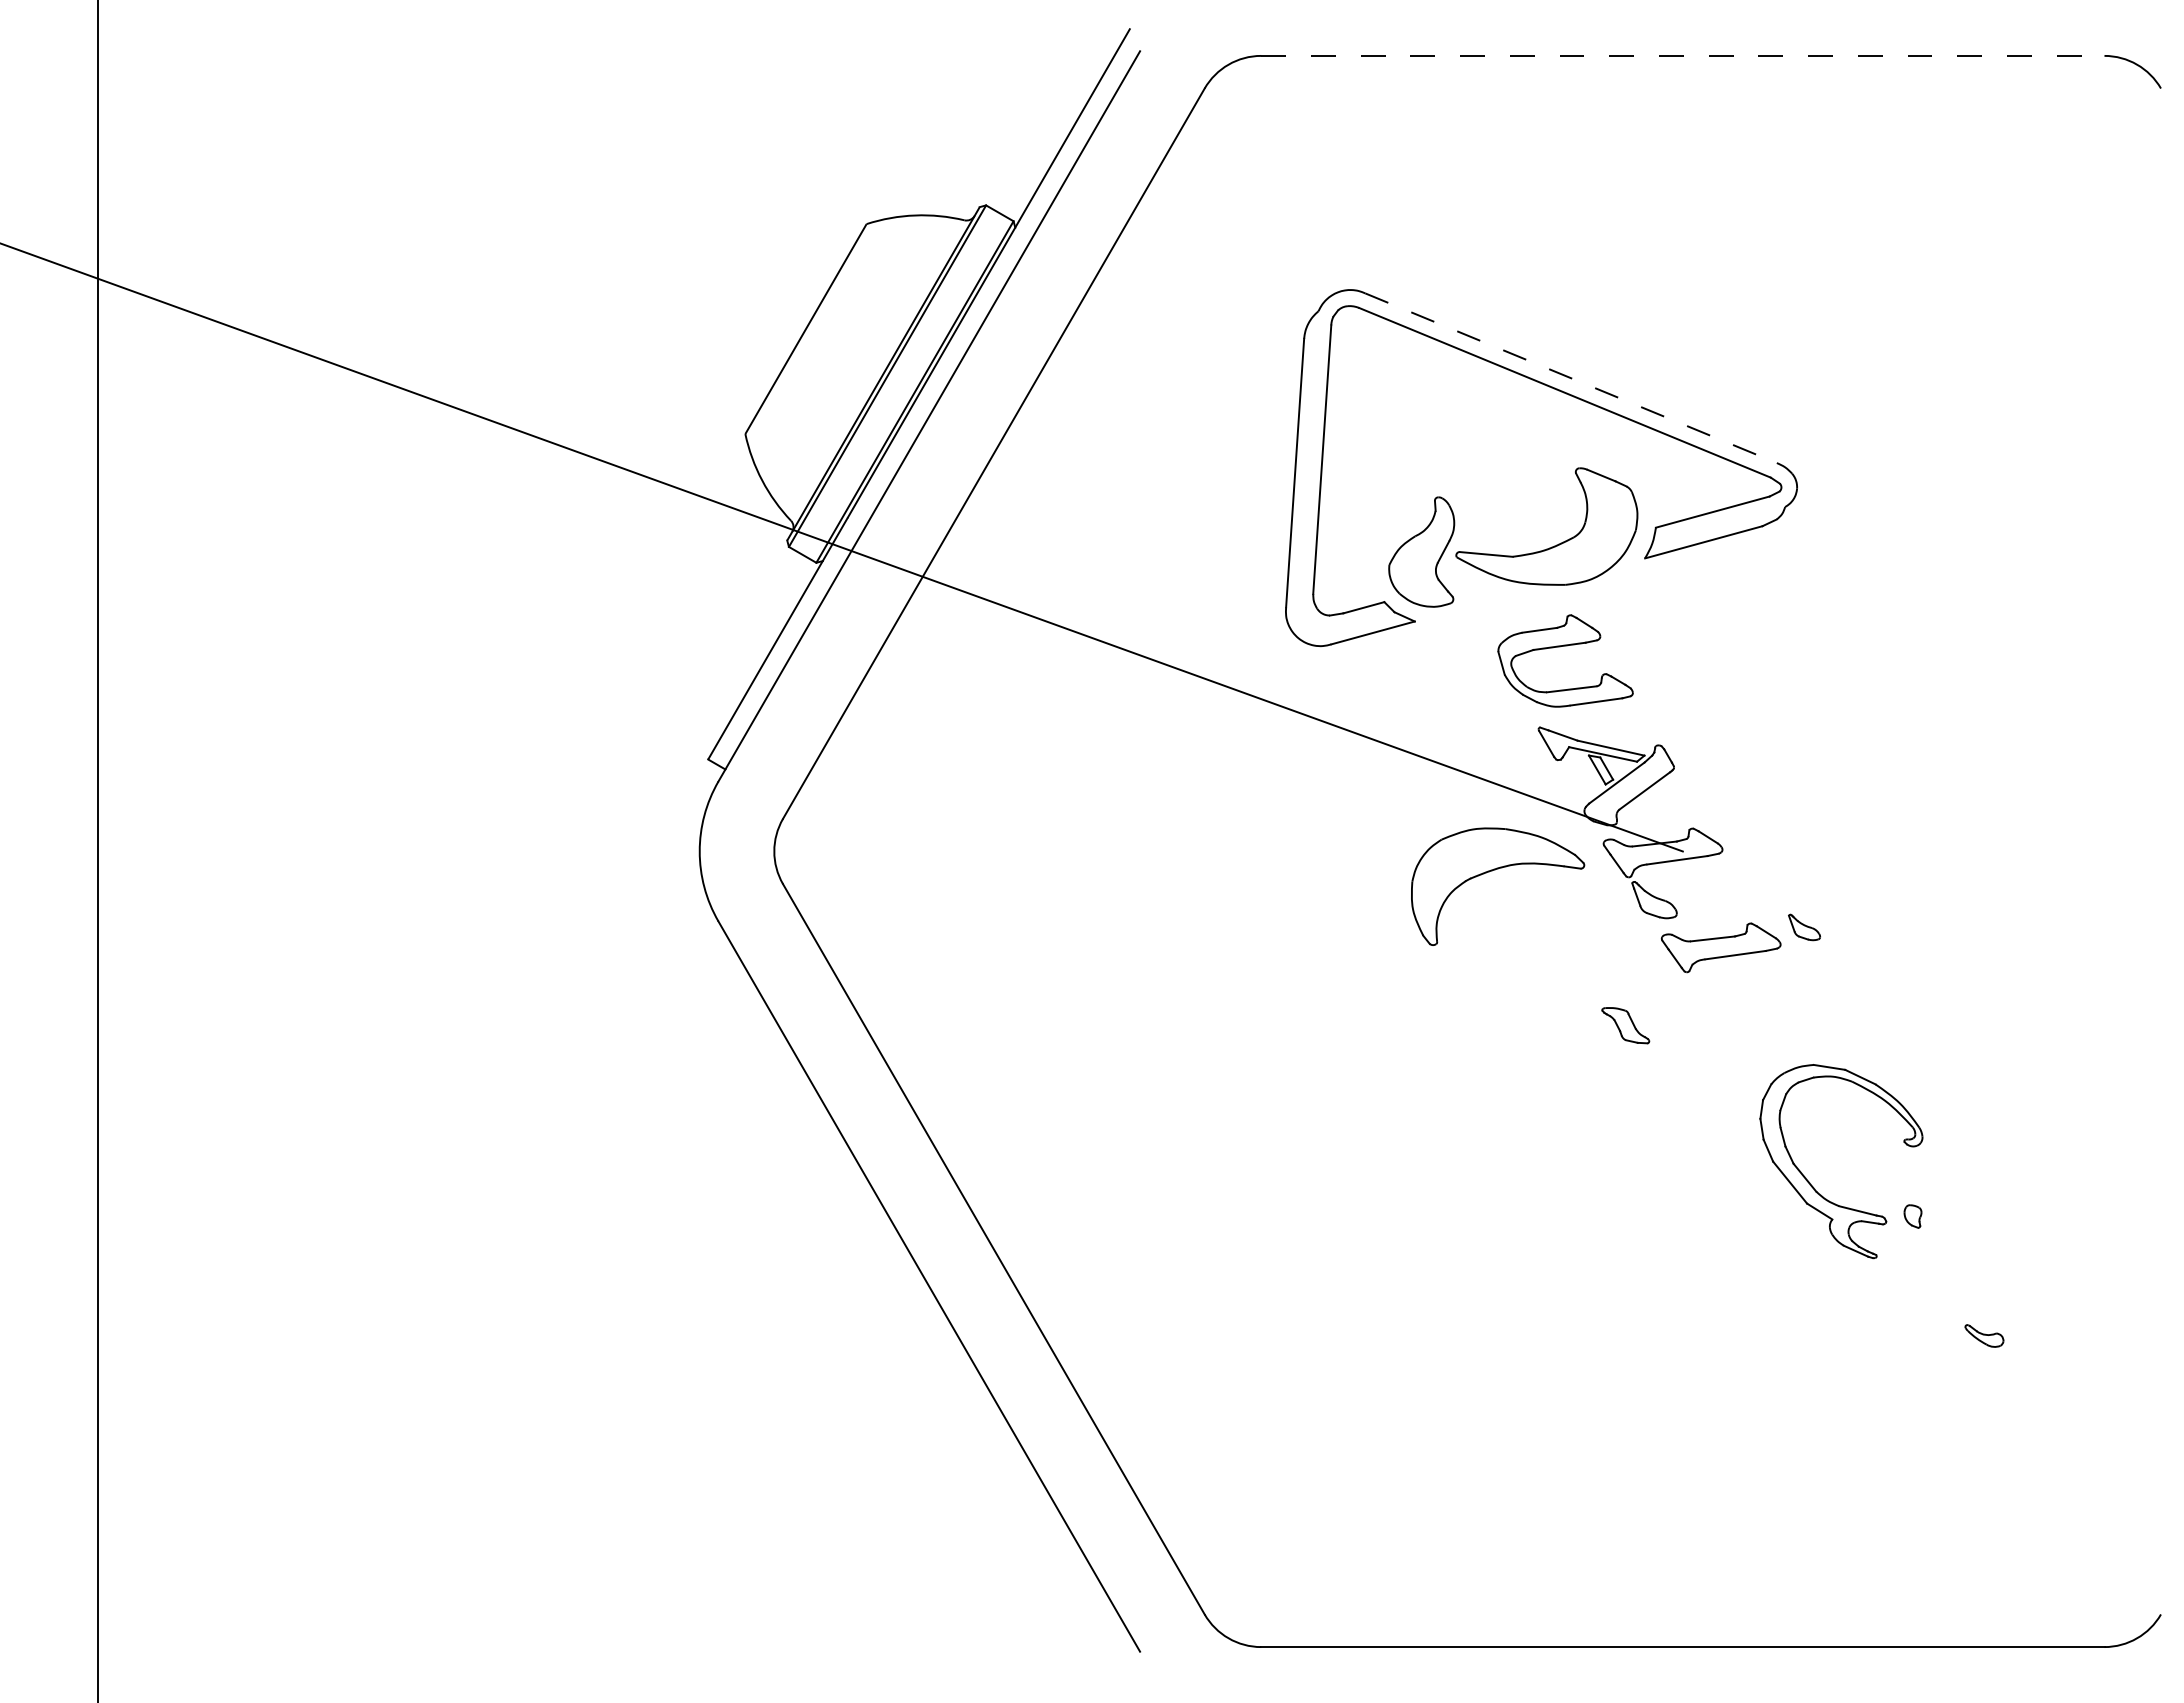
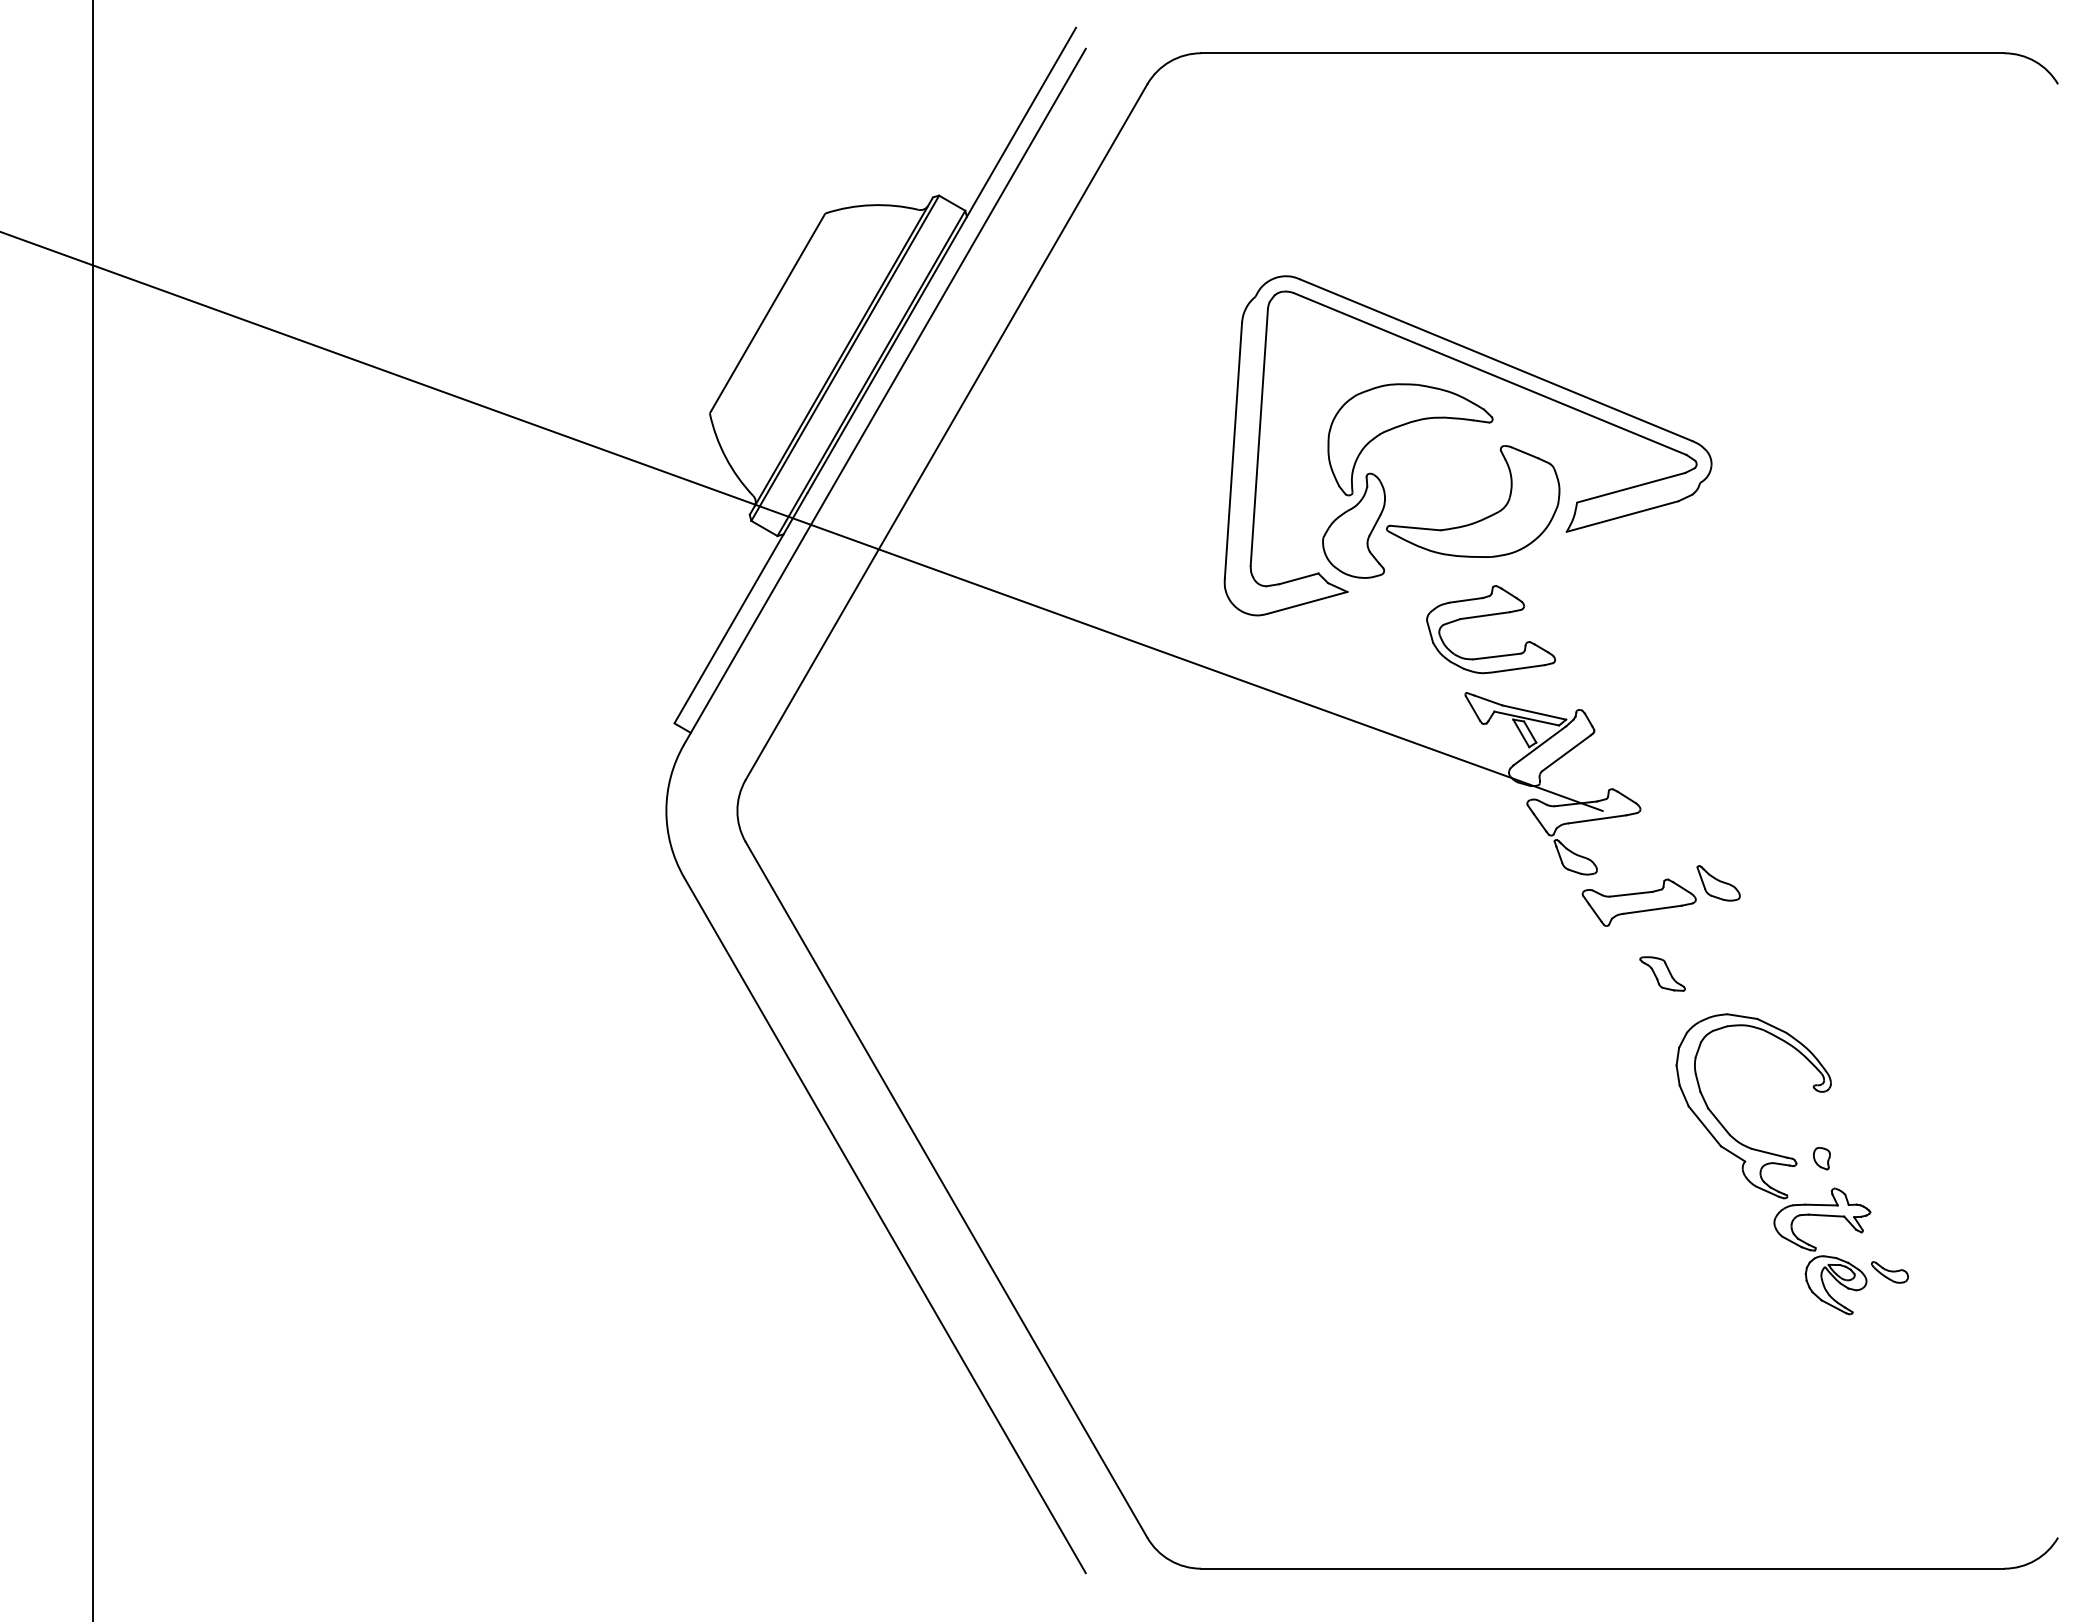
line: (1682, 55) -> (1602, 52), dashed -> solid
line: (1571, 378) -> (1496, 360), dashed -> solid
part: (1492, 871) -> (1405, 425), moved
part: (1804, 927) -> (1718, 883), size x1.43
part: (1625, 1025) -> (1662, 973), moved
part: (1913, 1313) -> (1822, 1251), added

